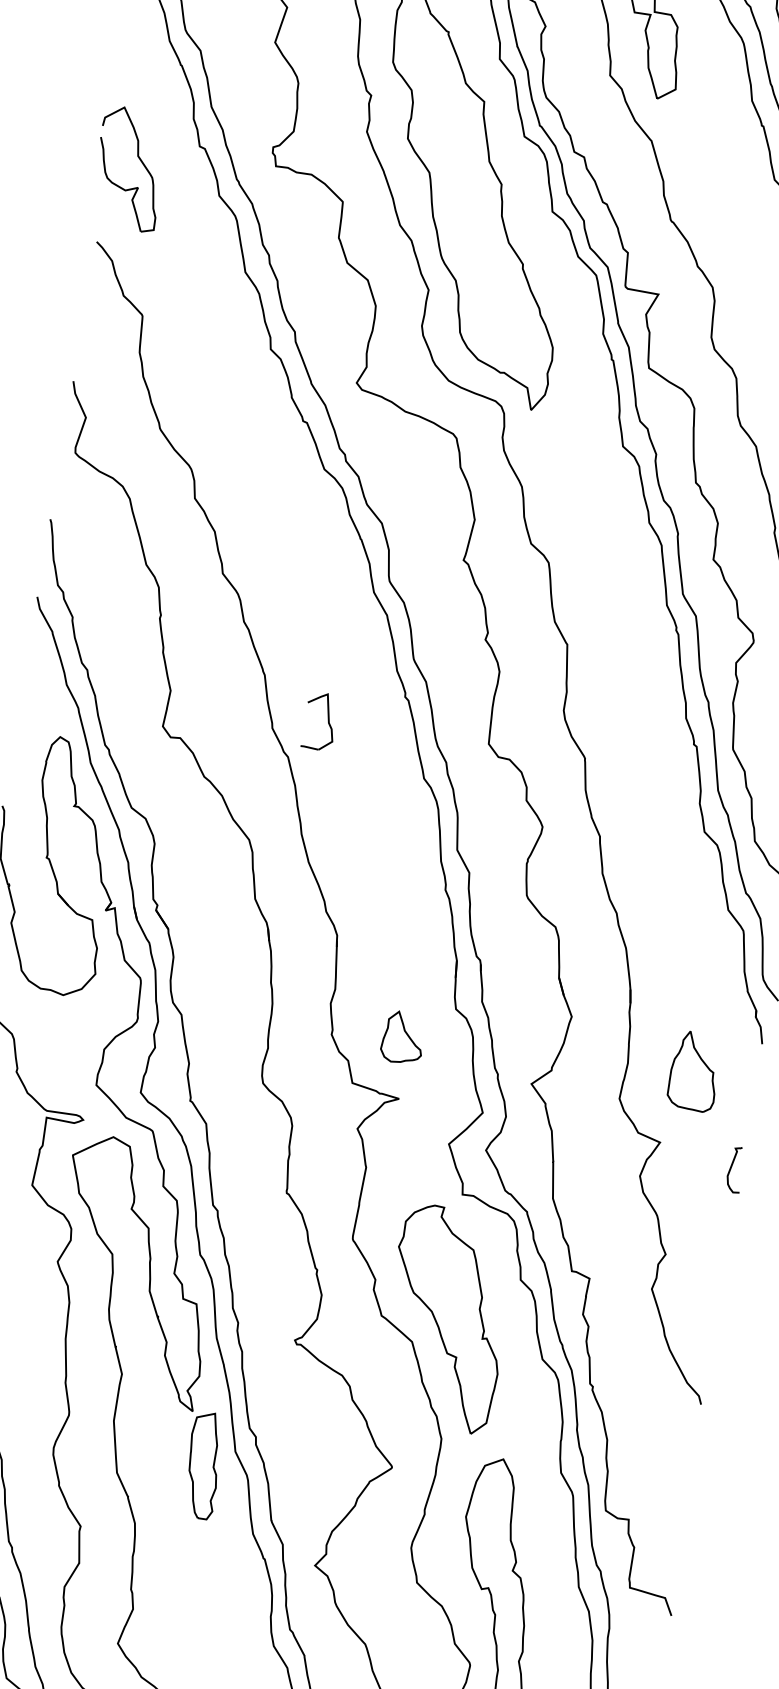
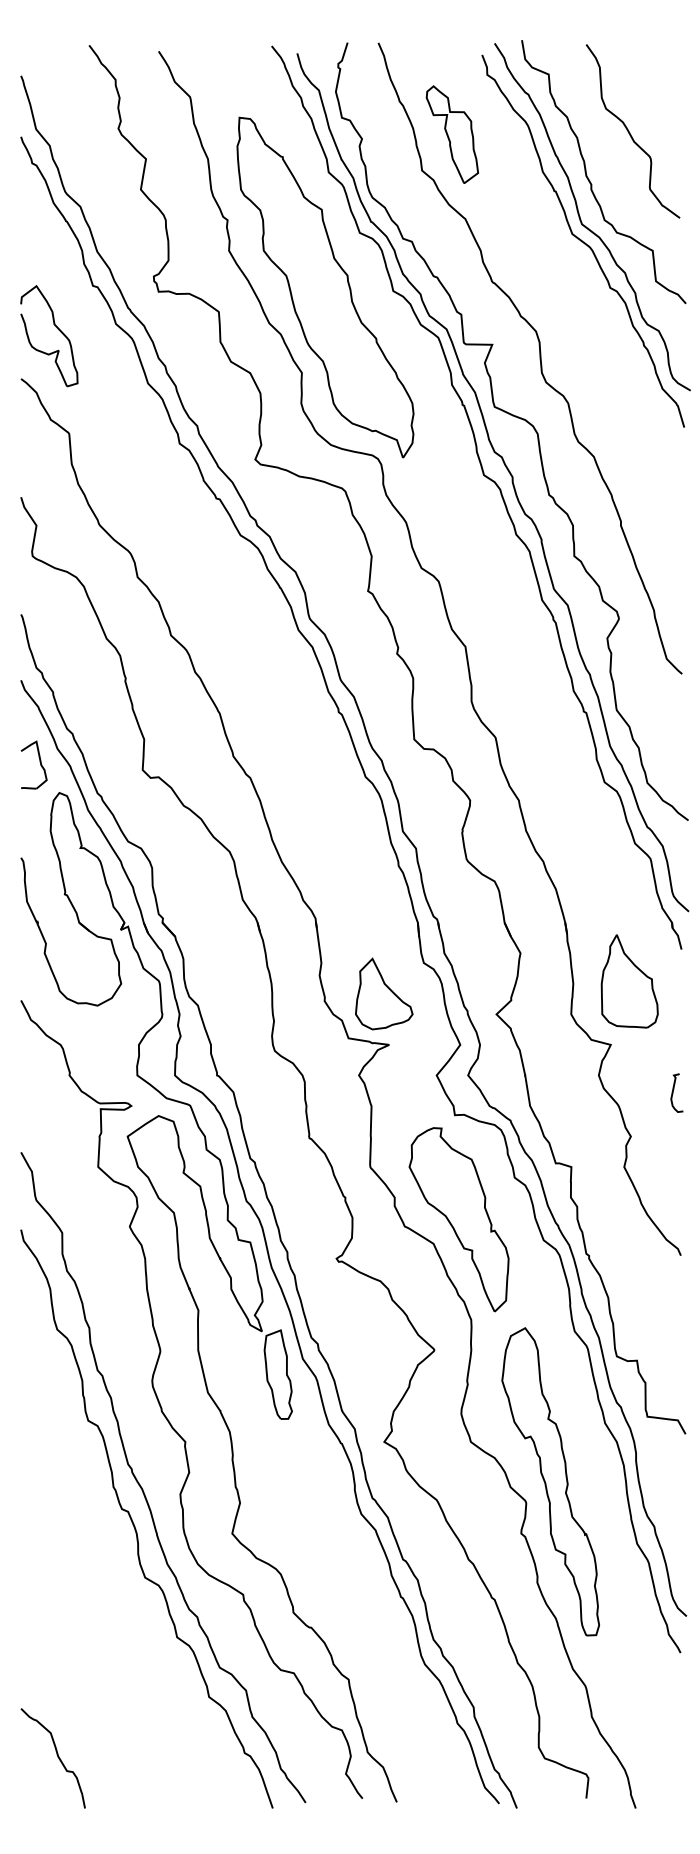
part: (140, 162) -> (57, 329), moved
part: (327, 719) -> (39, 762), moved
part: (403, 1037) -> (384, 993), size x1.67
part: (694, 1071) -> (629, 981), size x1.43
curve: (731, 1168) -> (673, 1092), moved

